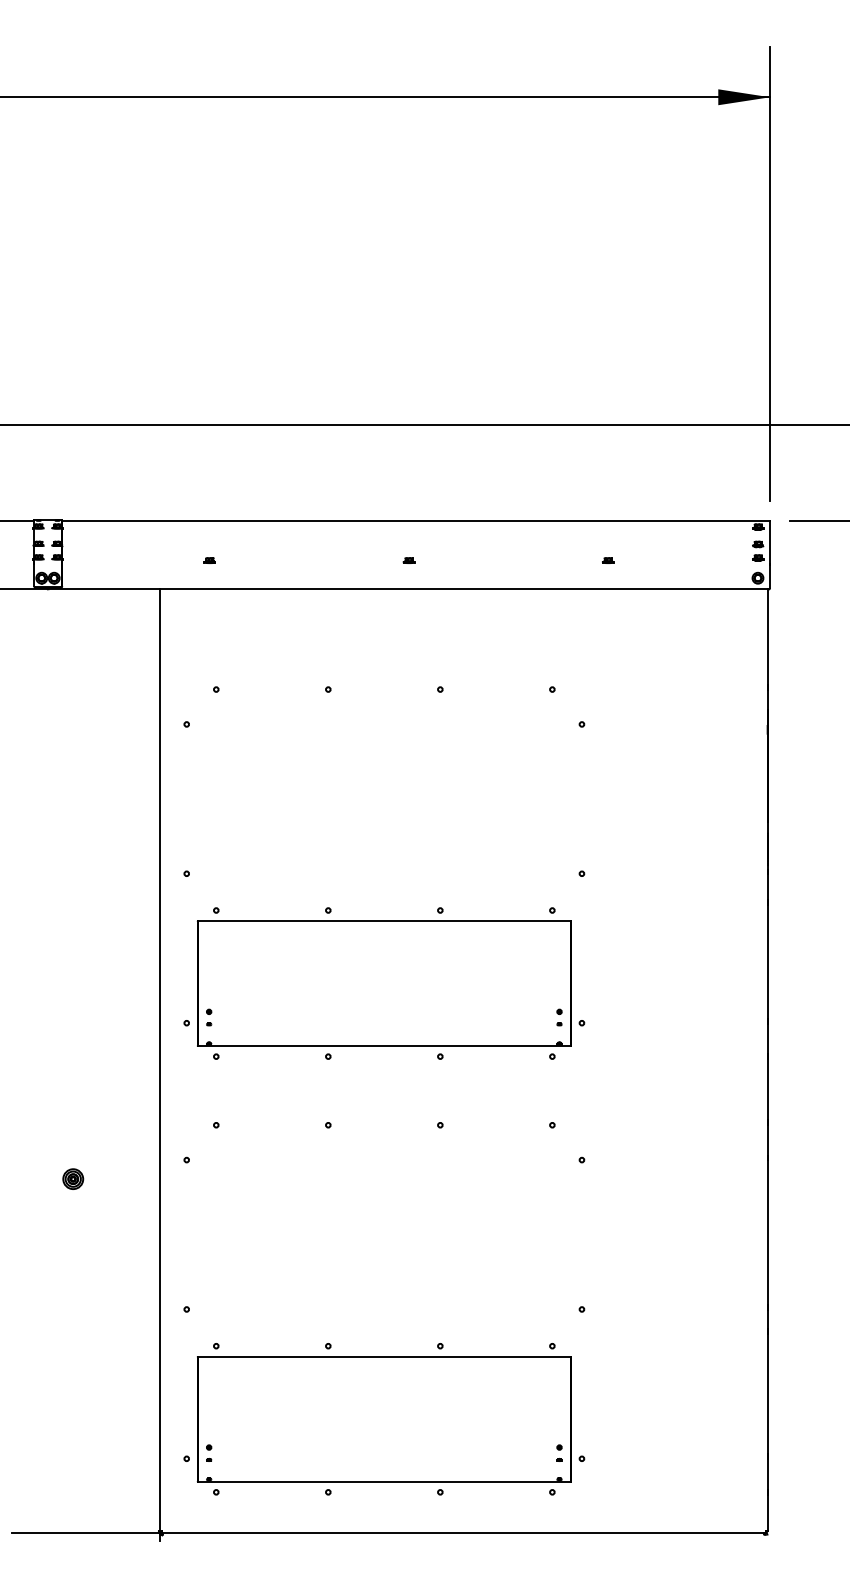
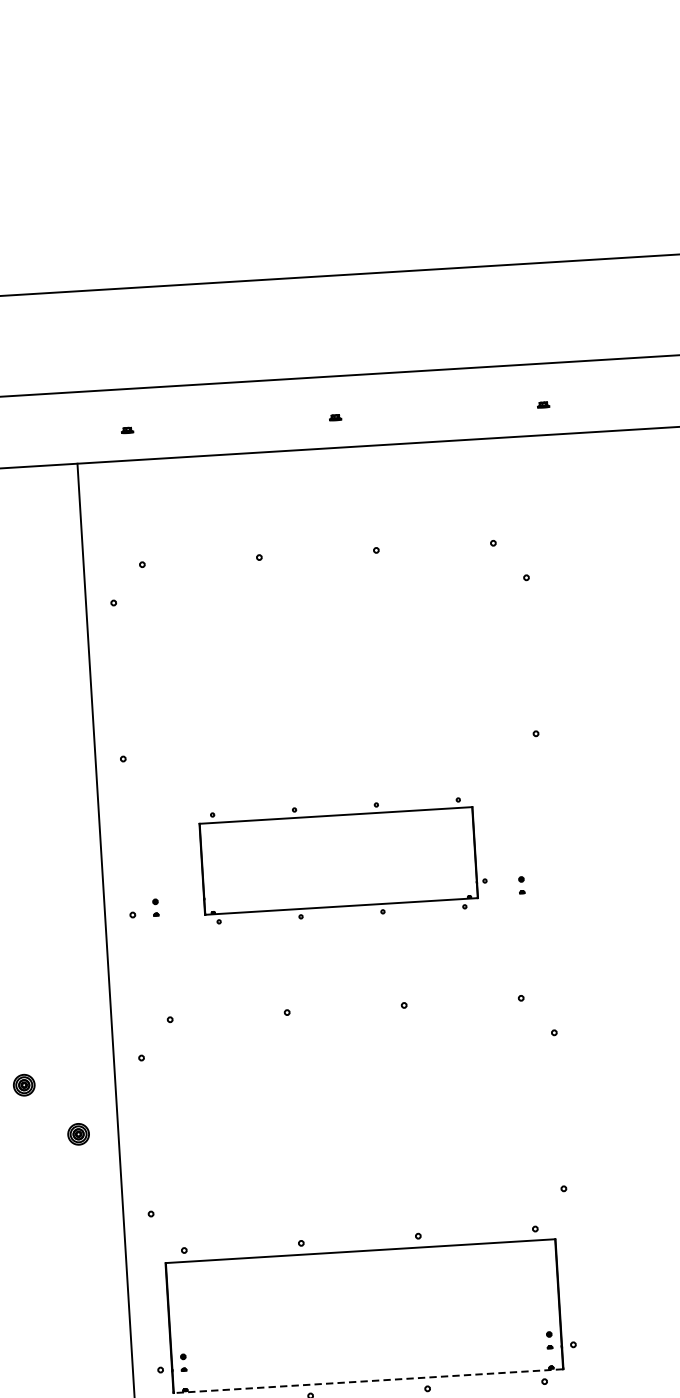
part: (390, 983) -> (343, 860), size x0.7
part: (122, 1228) -> (78, 1133), added
line: (383, 1481) -> (367, 1381), solid -> dashed

